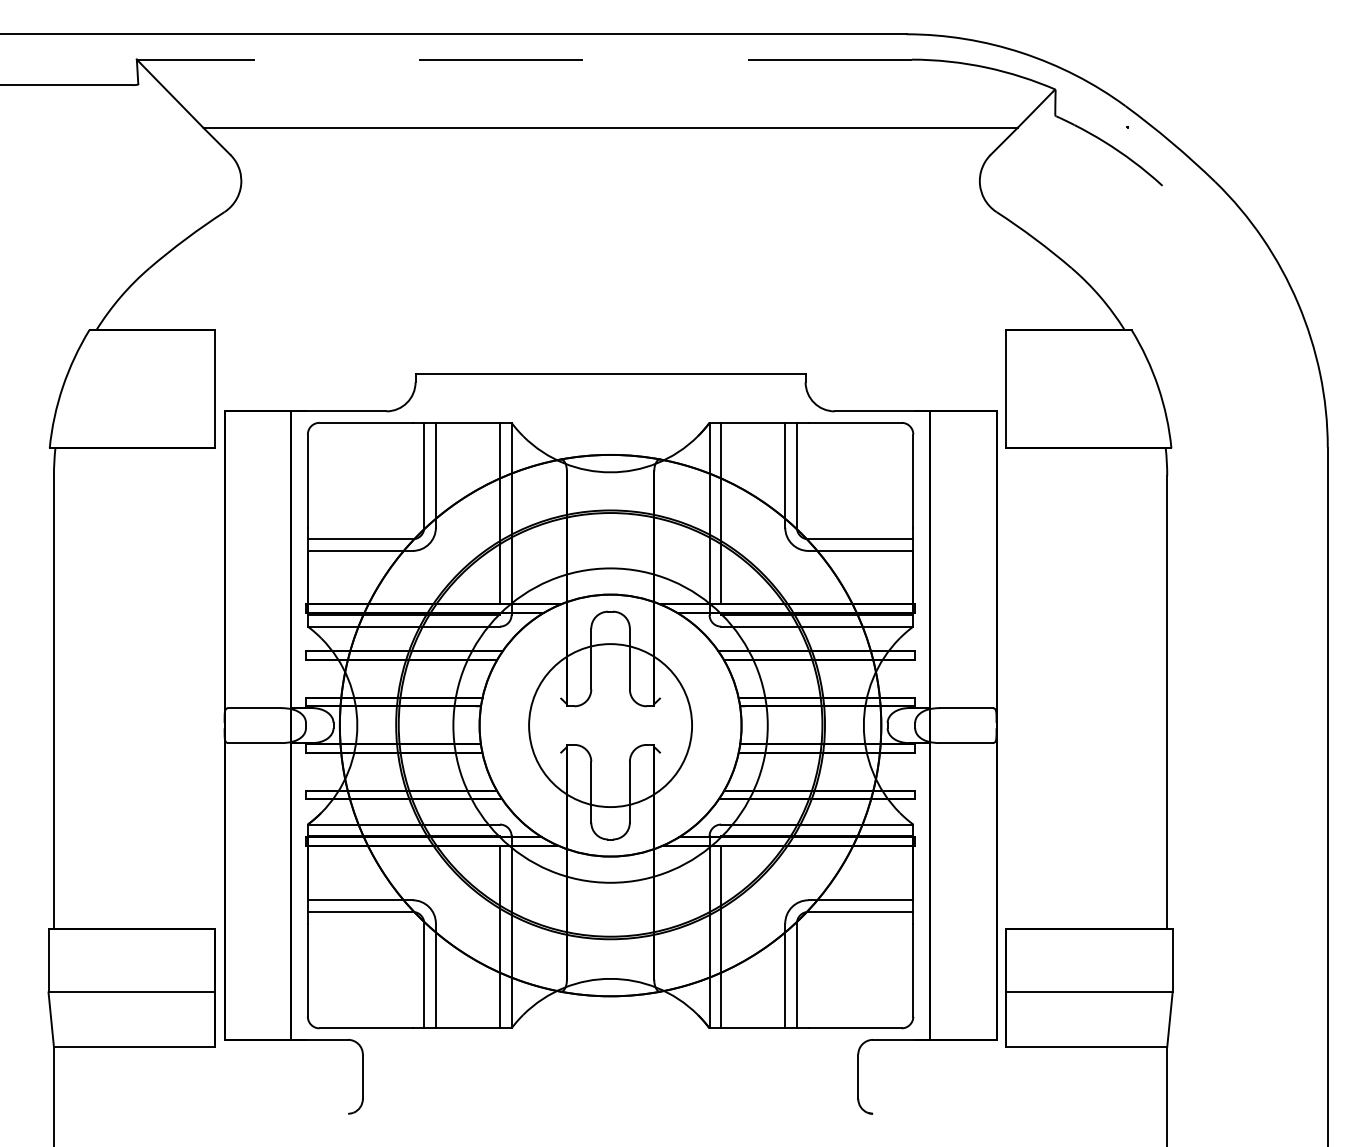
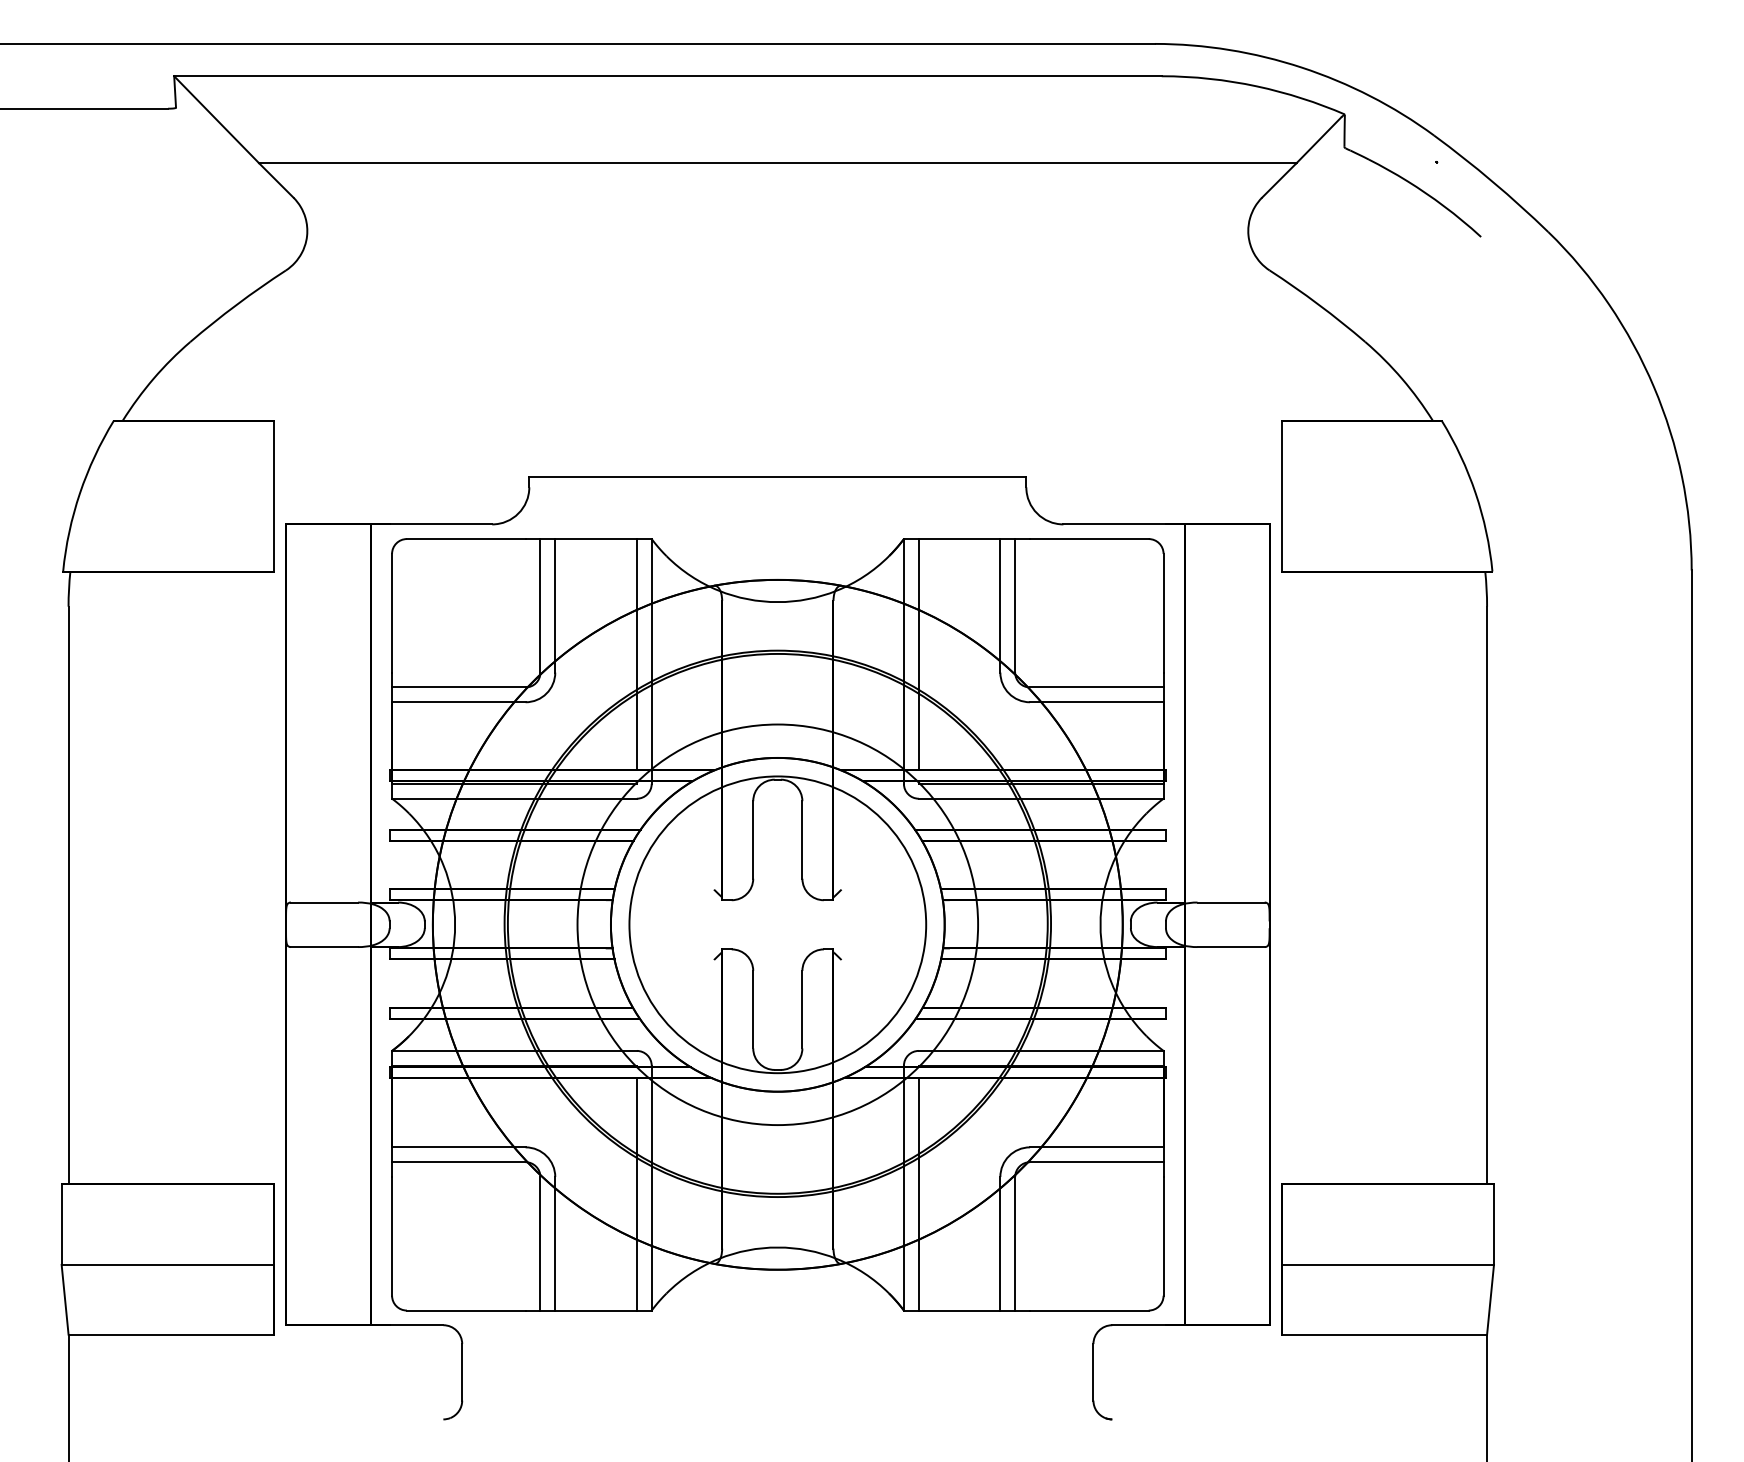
line: (524, 59) -> (667, 76), dashed -> solid
circle: (610, 725) -> (777, 924), size x1.43

